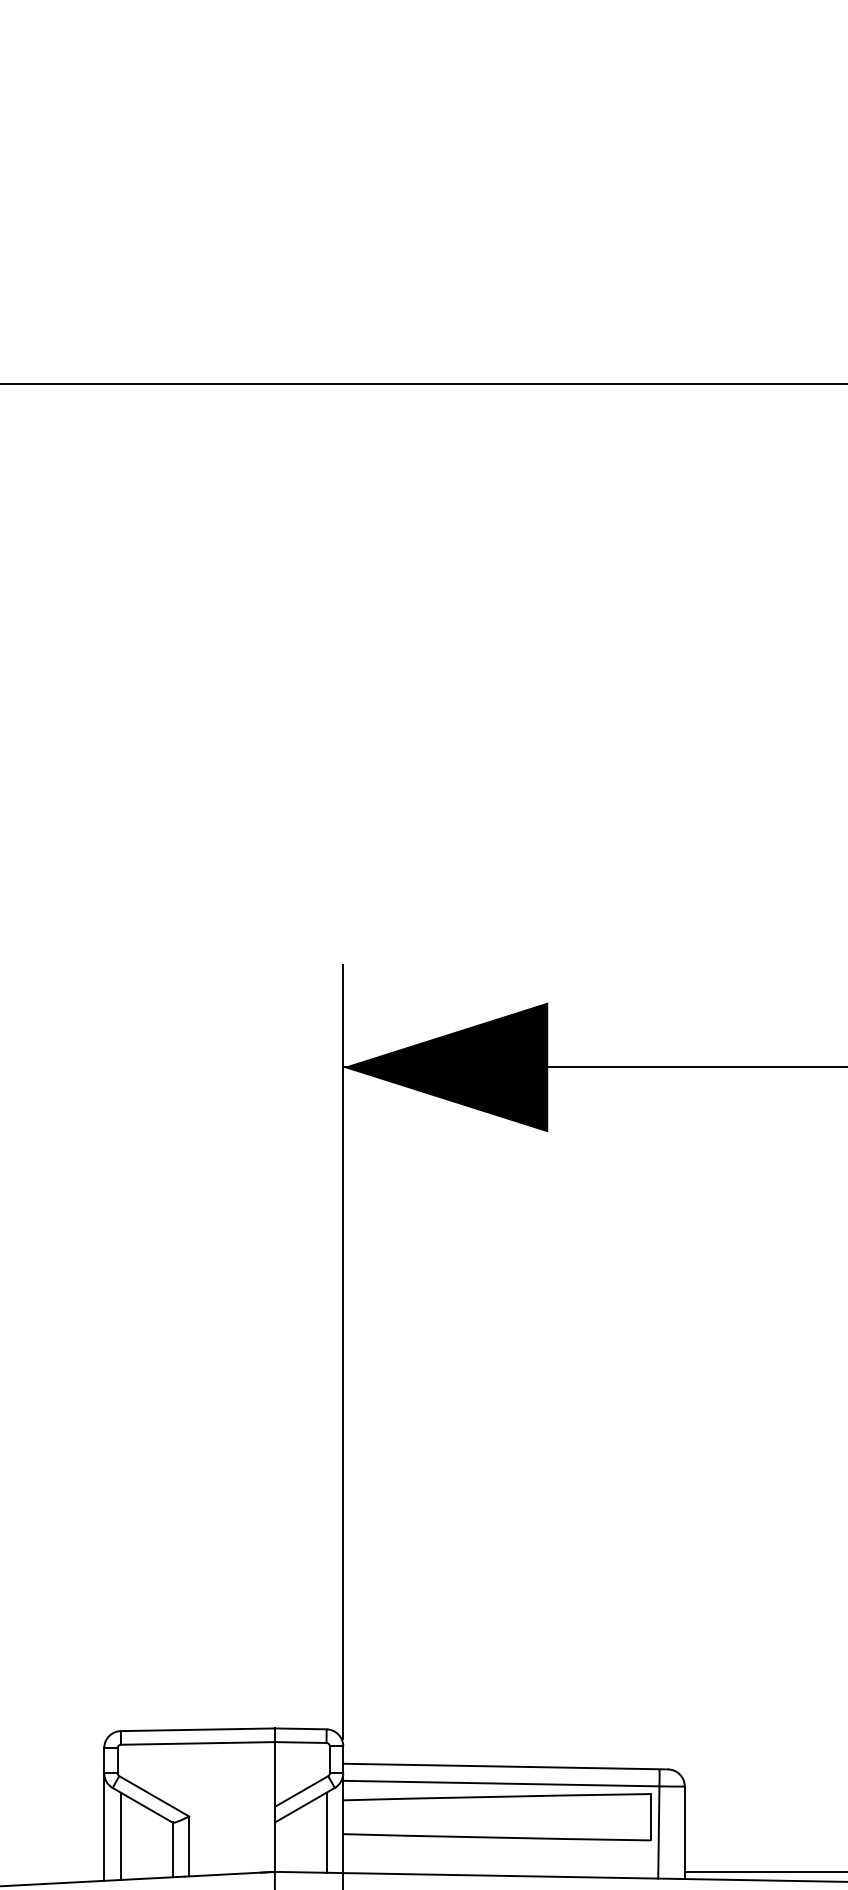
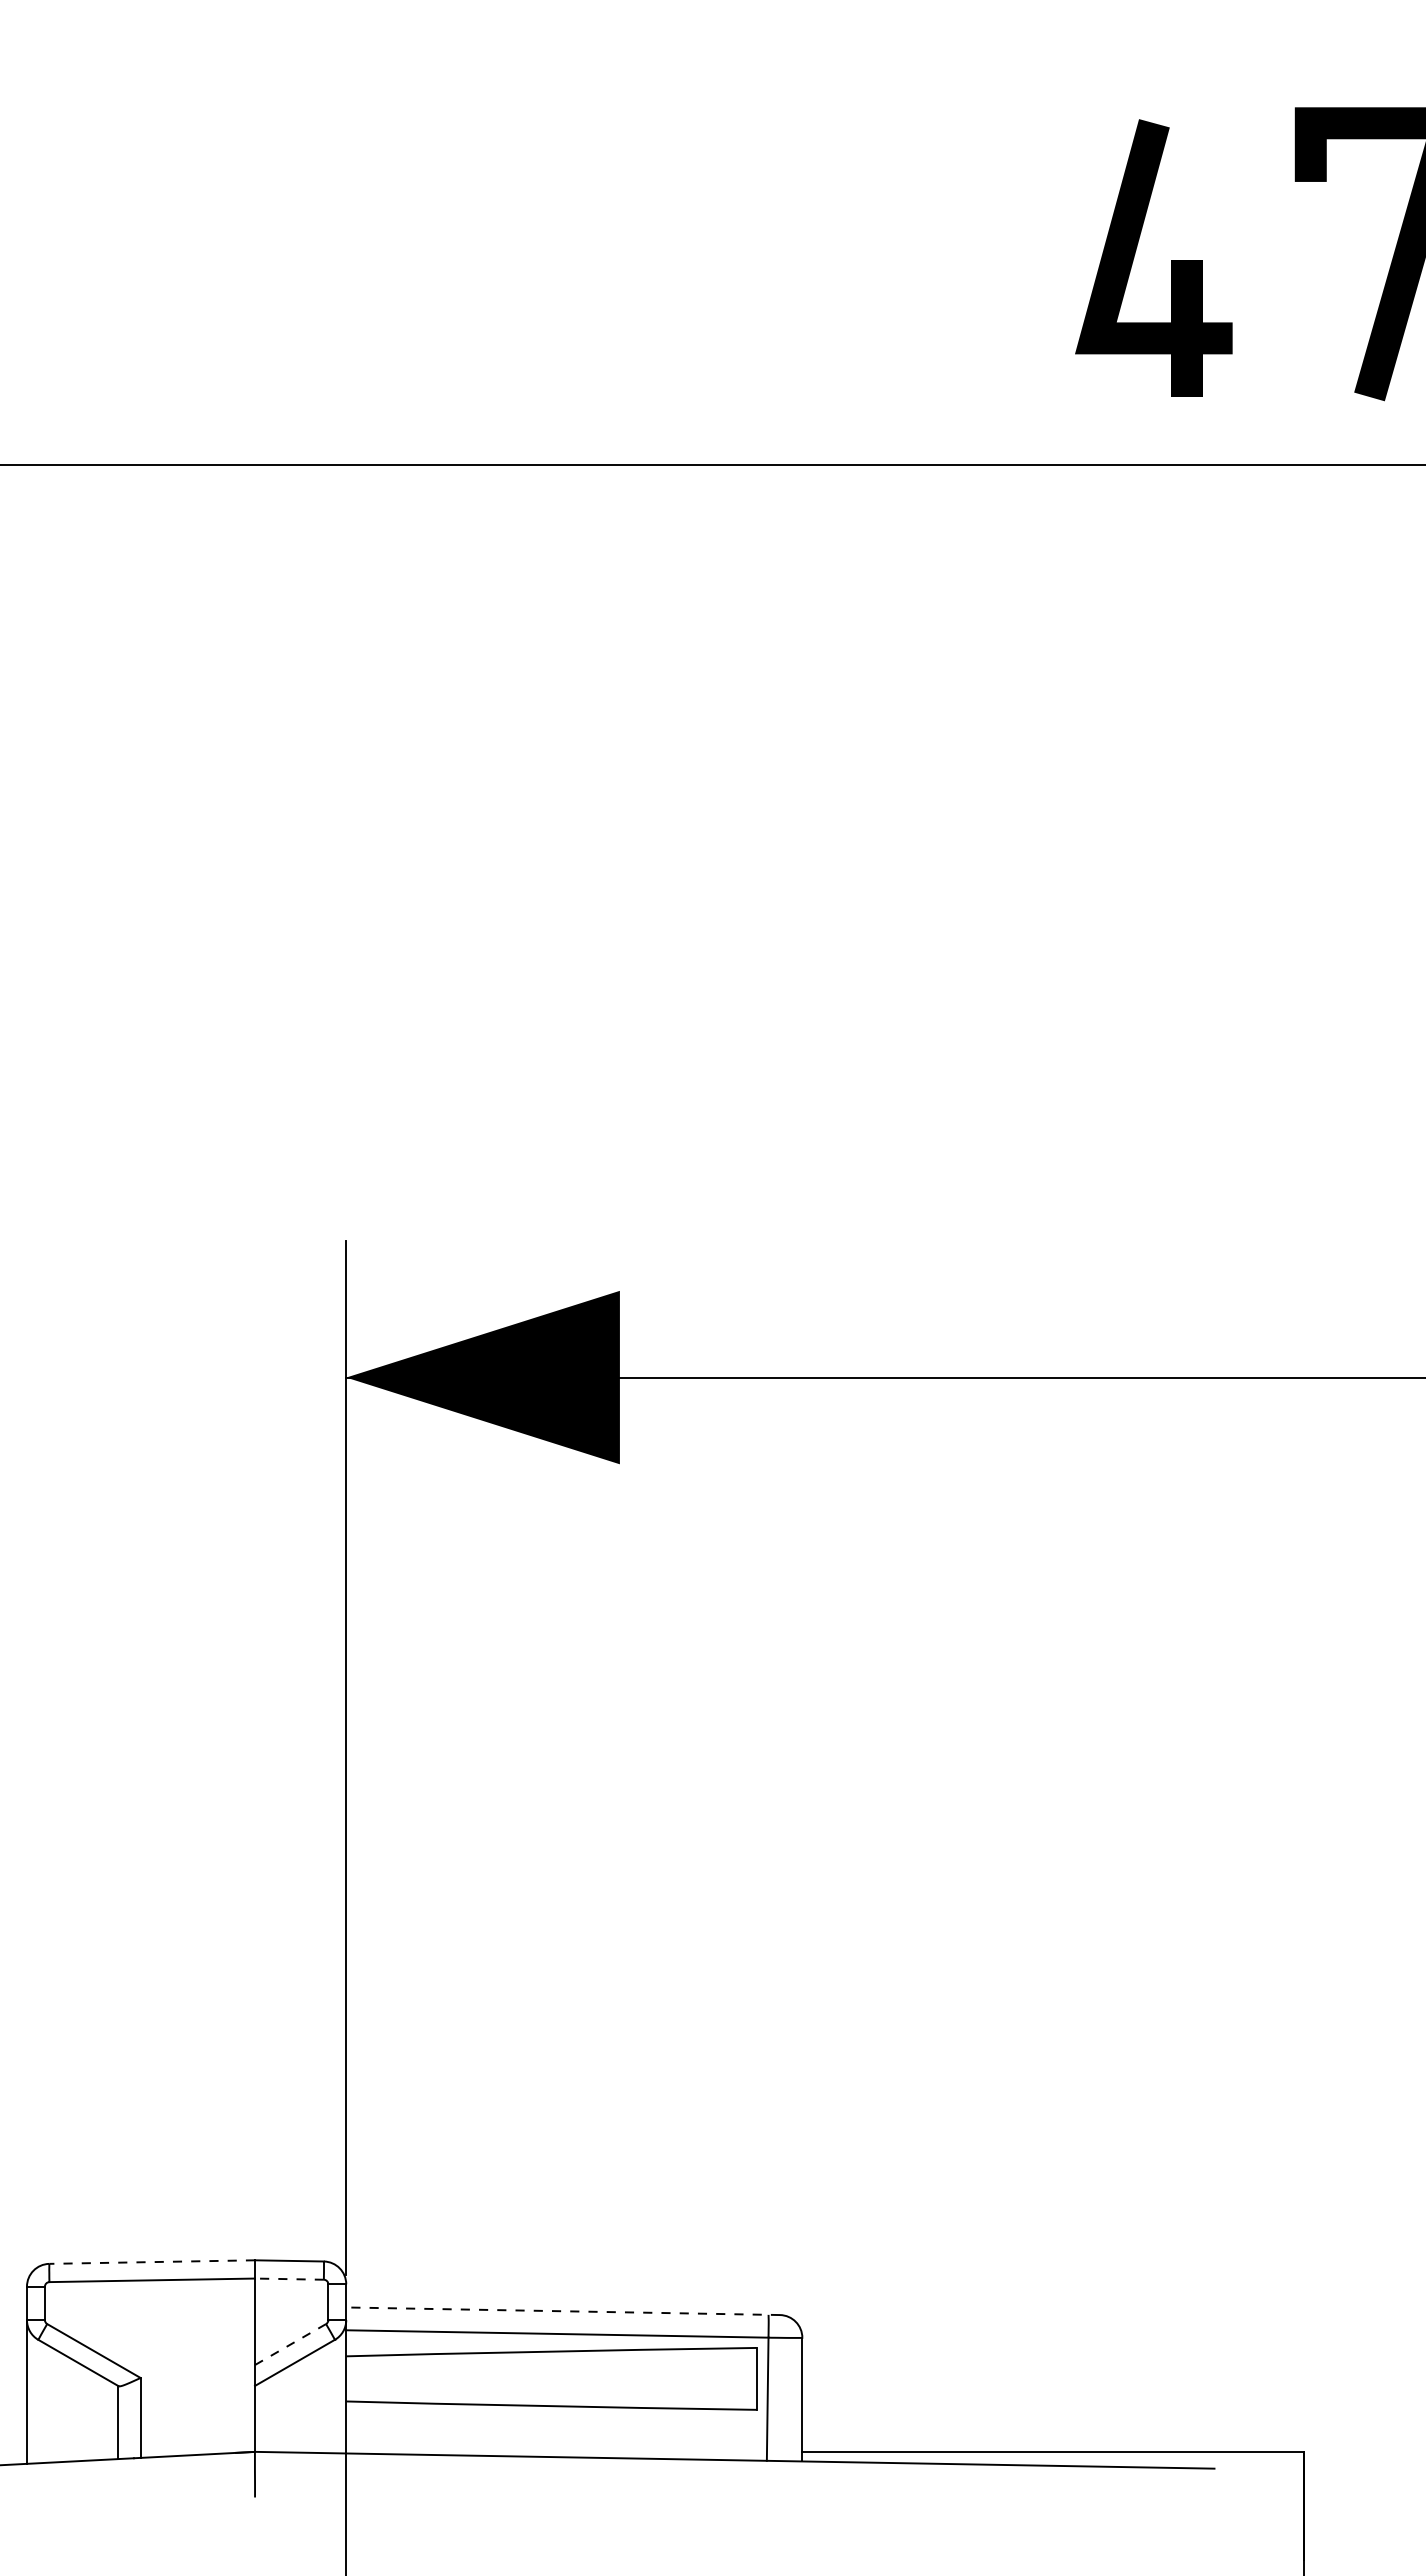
line: (198, 1730) -> (152, 2262), solid -> dashed
line: (300, 1742) -> (288, 2279), solid -> dashed
line: (505, 1766) -> (563, 2311), solid -> dashed
line: (301, 1791) -> (290, 2344), solid -> dashed
line: (326, 1832) -> (323, 2399), removed
line: (121, 1836) -> (49, 2404), removed

